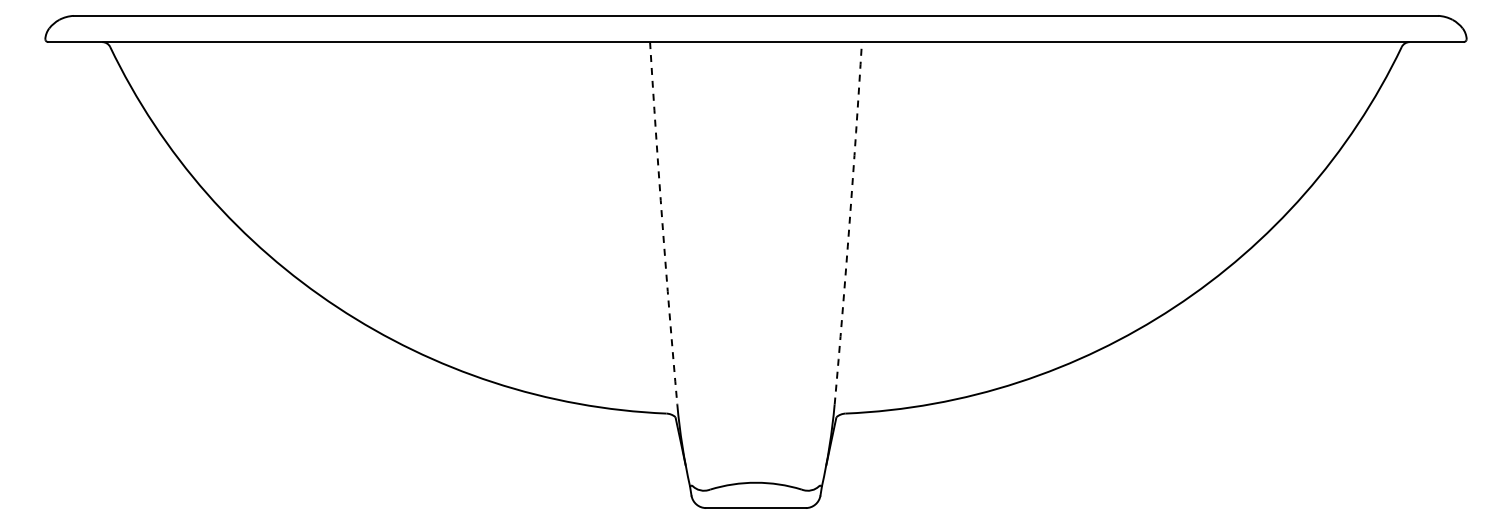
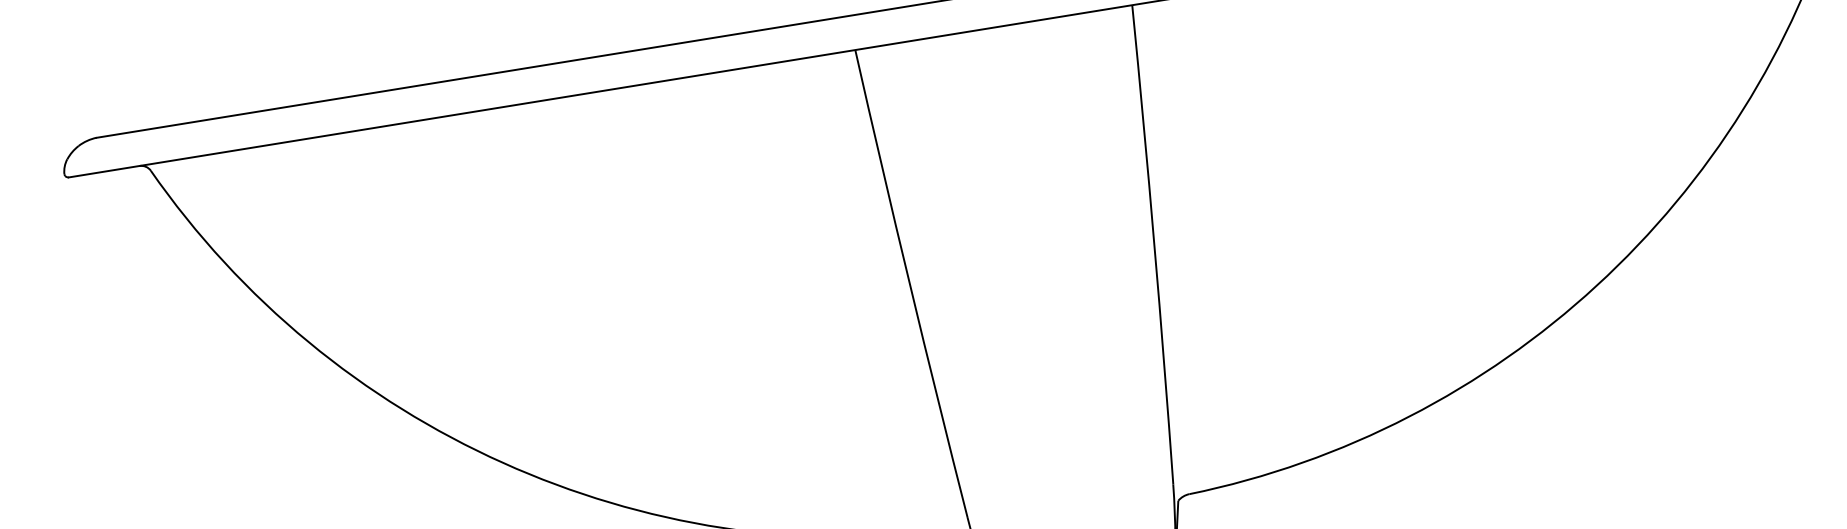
arc: (662, 223) -> (909, 284), dashed -> solid
arc: (849, 223) -> (1154, 244), dashed -> solid

